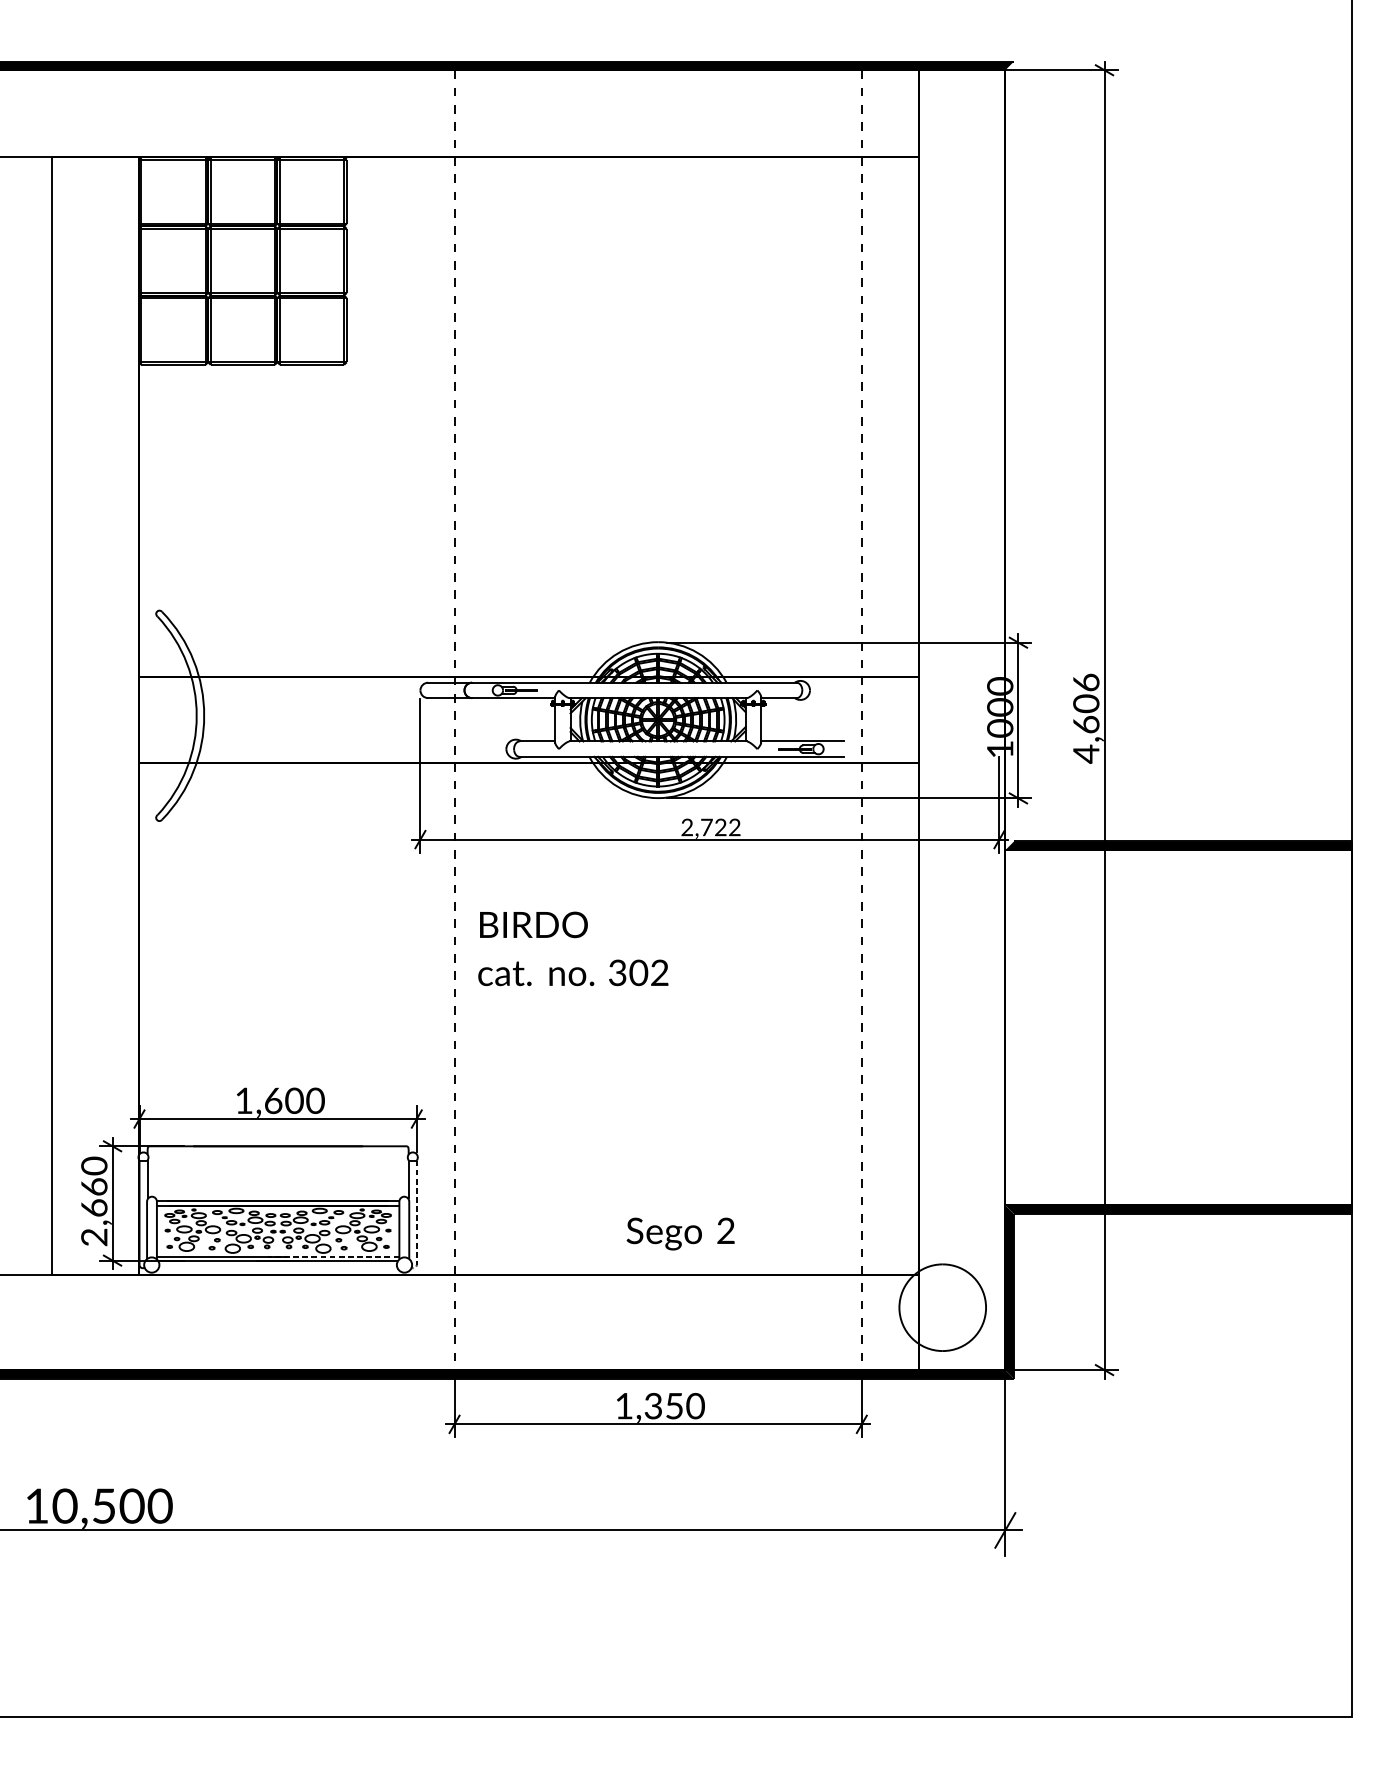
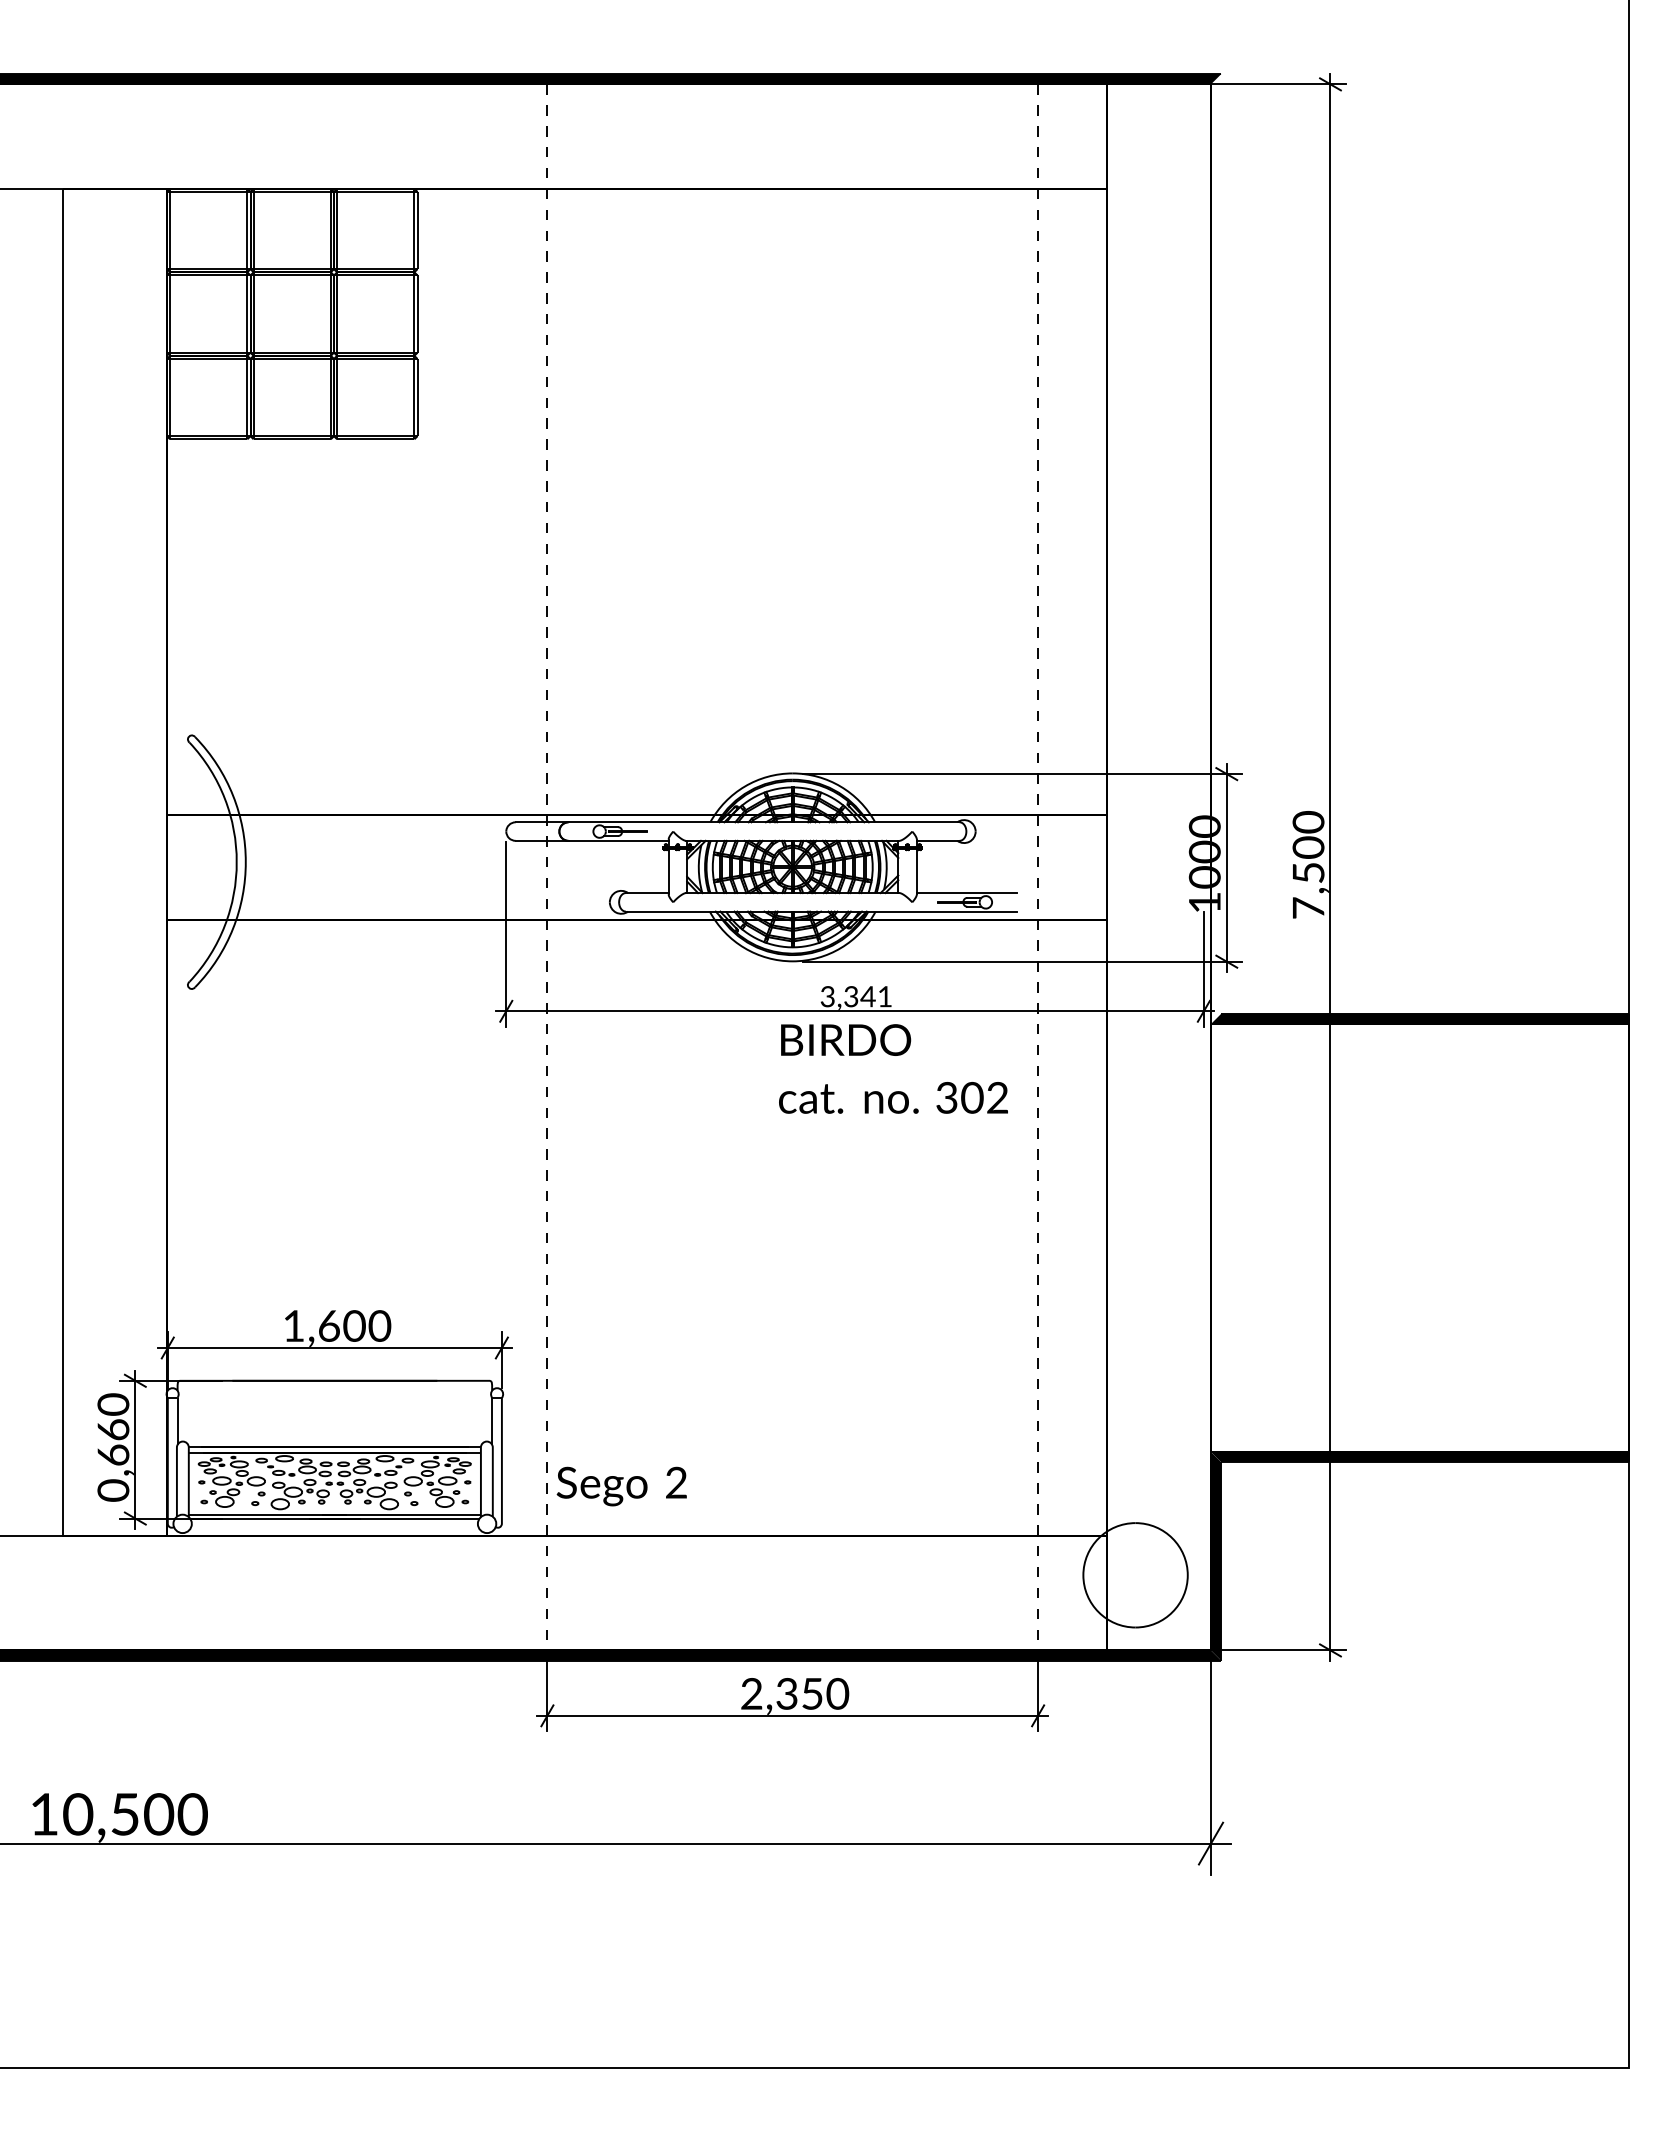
text: (1086, 718) -> (1308, 865), 4,606 -> 7,500
text: (710, 827) -> (855, 996), 2,722 -> 3,341
text: (573, 948) -> (893, 1068), moved
line: (416, 1222) -> (501, 1472), dashed -> solid
text: (680, 1234) -> (621, 1486), moved
text: (94, 1237) -> (113, 1490), 2,660 -> 0,660
line: (333, 1257) -> (401, 1514), dashed -> solid
text: (623, 1405) -> (751, 1693), 1,350 -> 2,350

